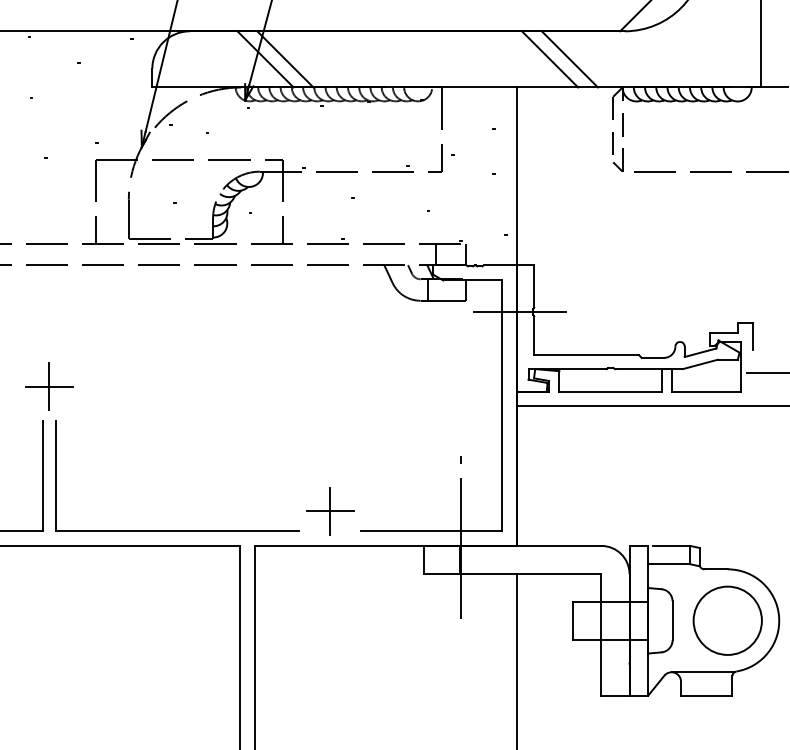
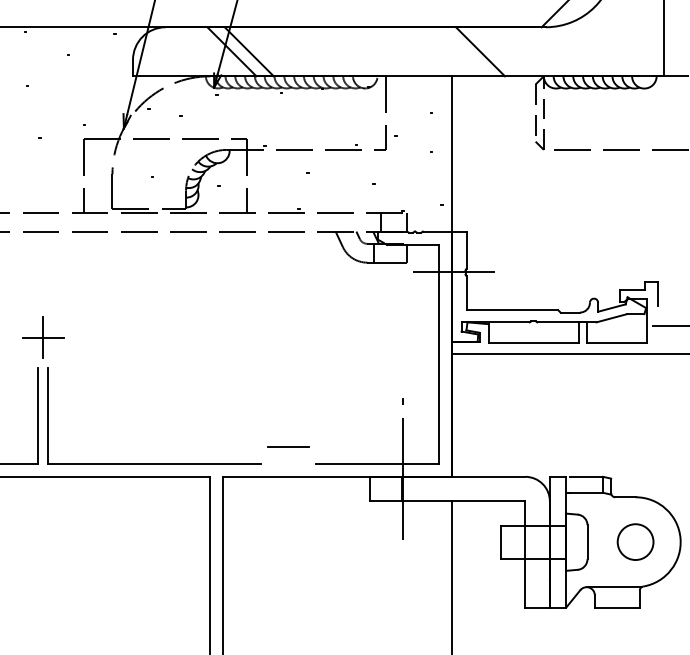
line: (569, 59) -> (497, 51), removed
line: (330, 510) -> (288, 445), removed
circle: (727, 620) -> (635, 541), size x0.6

